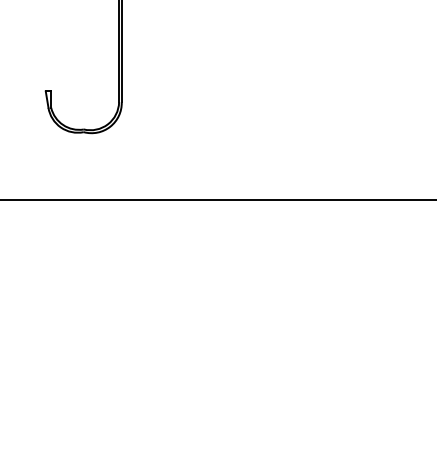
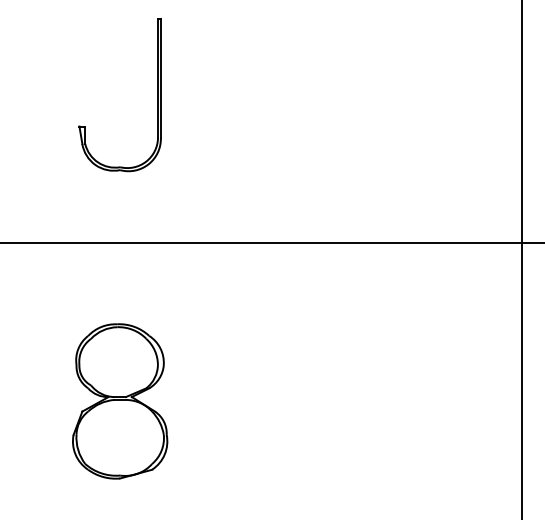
part: (84, 348) -> (120, 401), added

